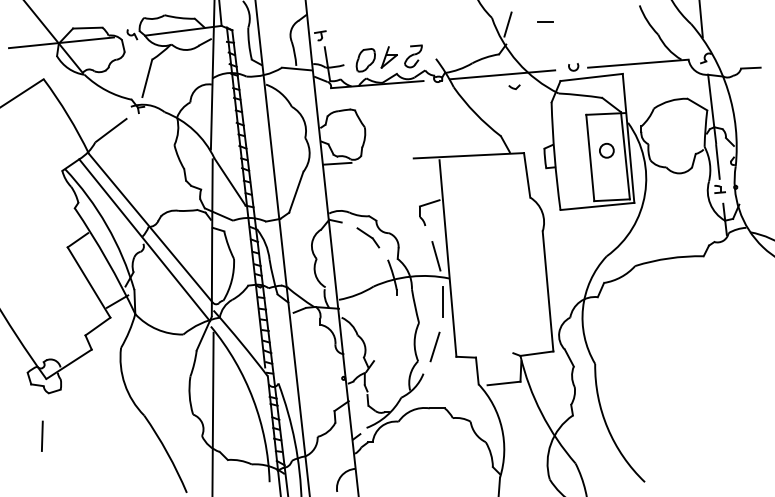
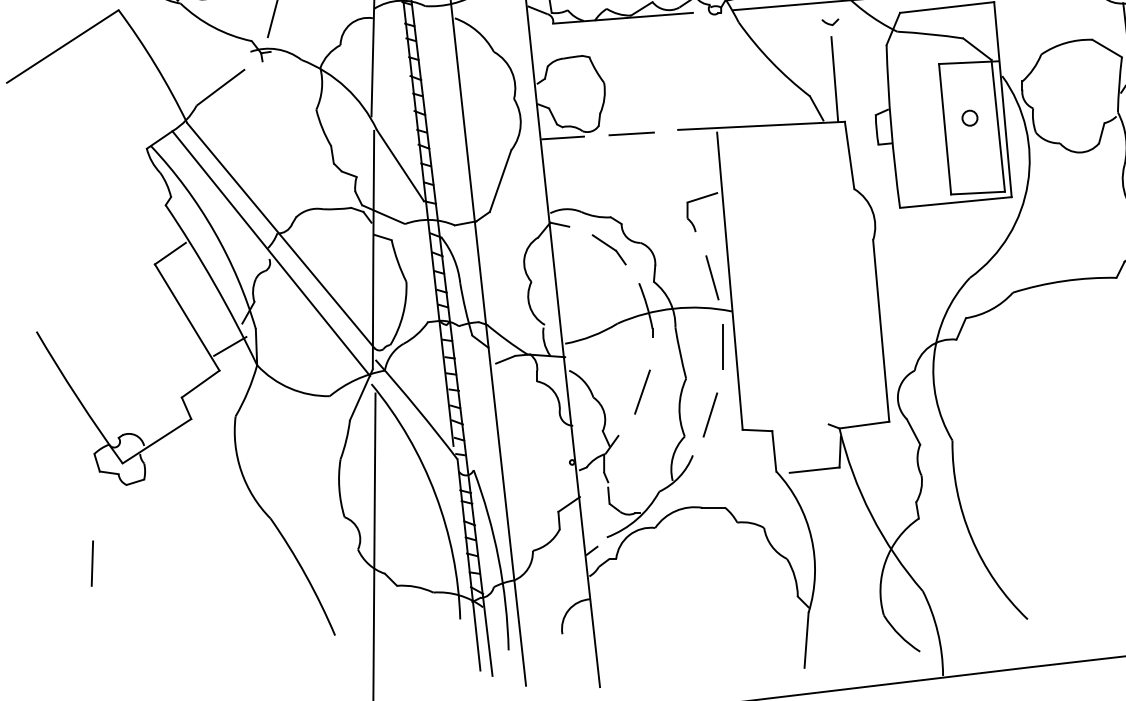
line: (517, 125) -> (835, 80), added
circle: (606, 150) -> (969, 117), size x0.71
line: (382, 160) -> (630, 133), added
line: (390, 331) -> (642, 391), added
line: (42, 435) -> (92, 562), moved

